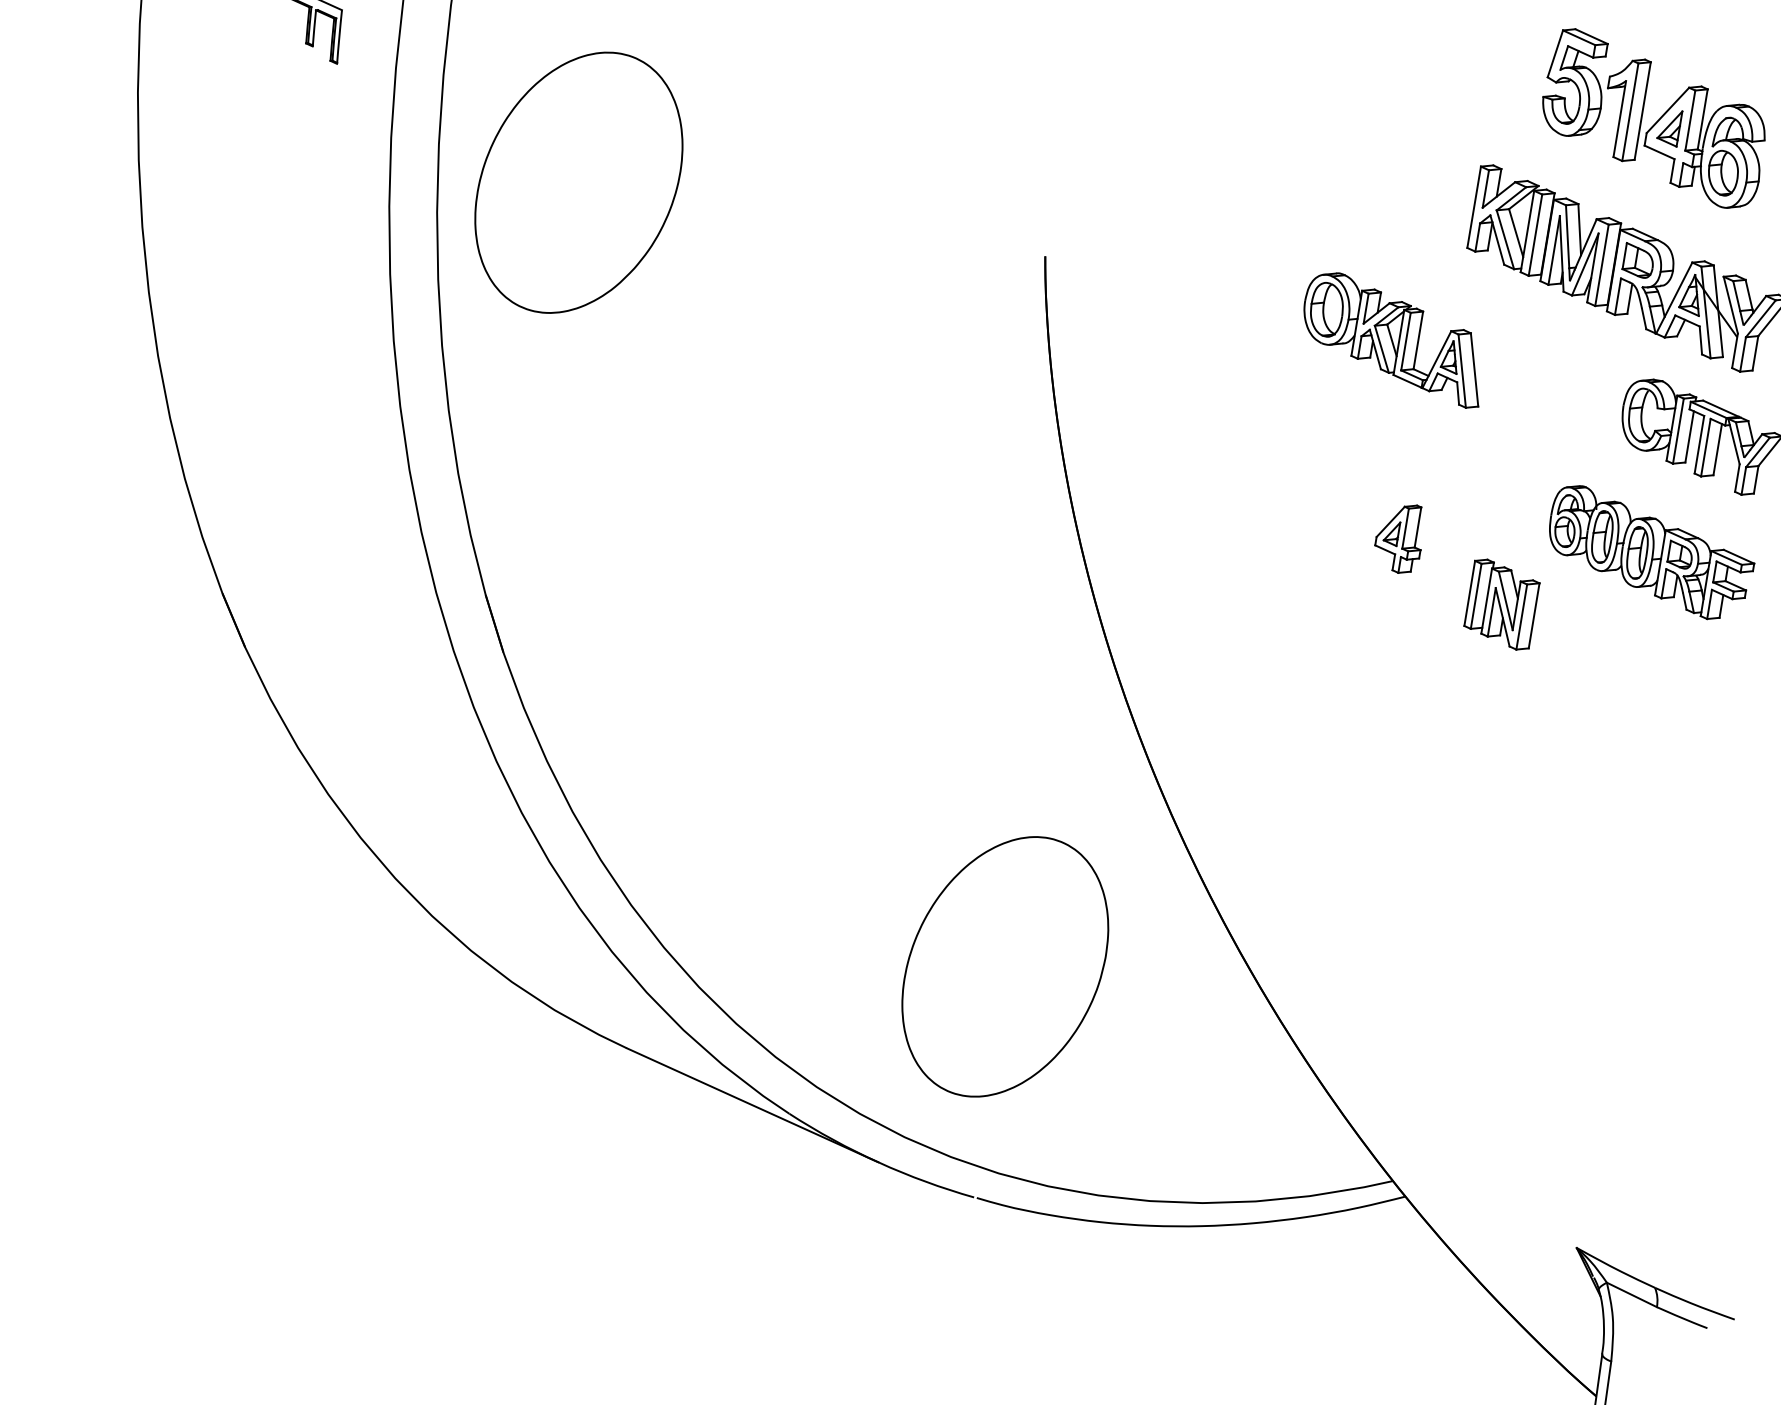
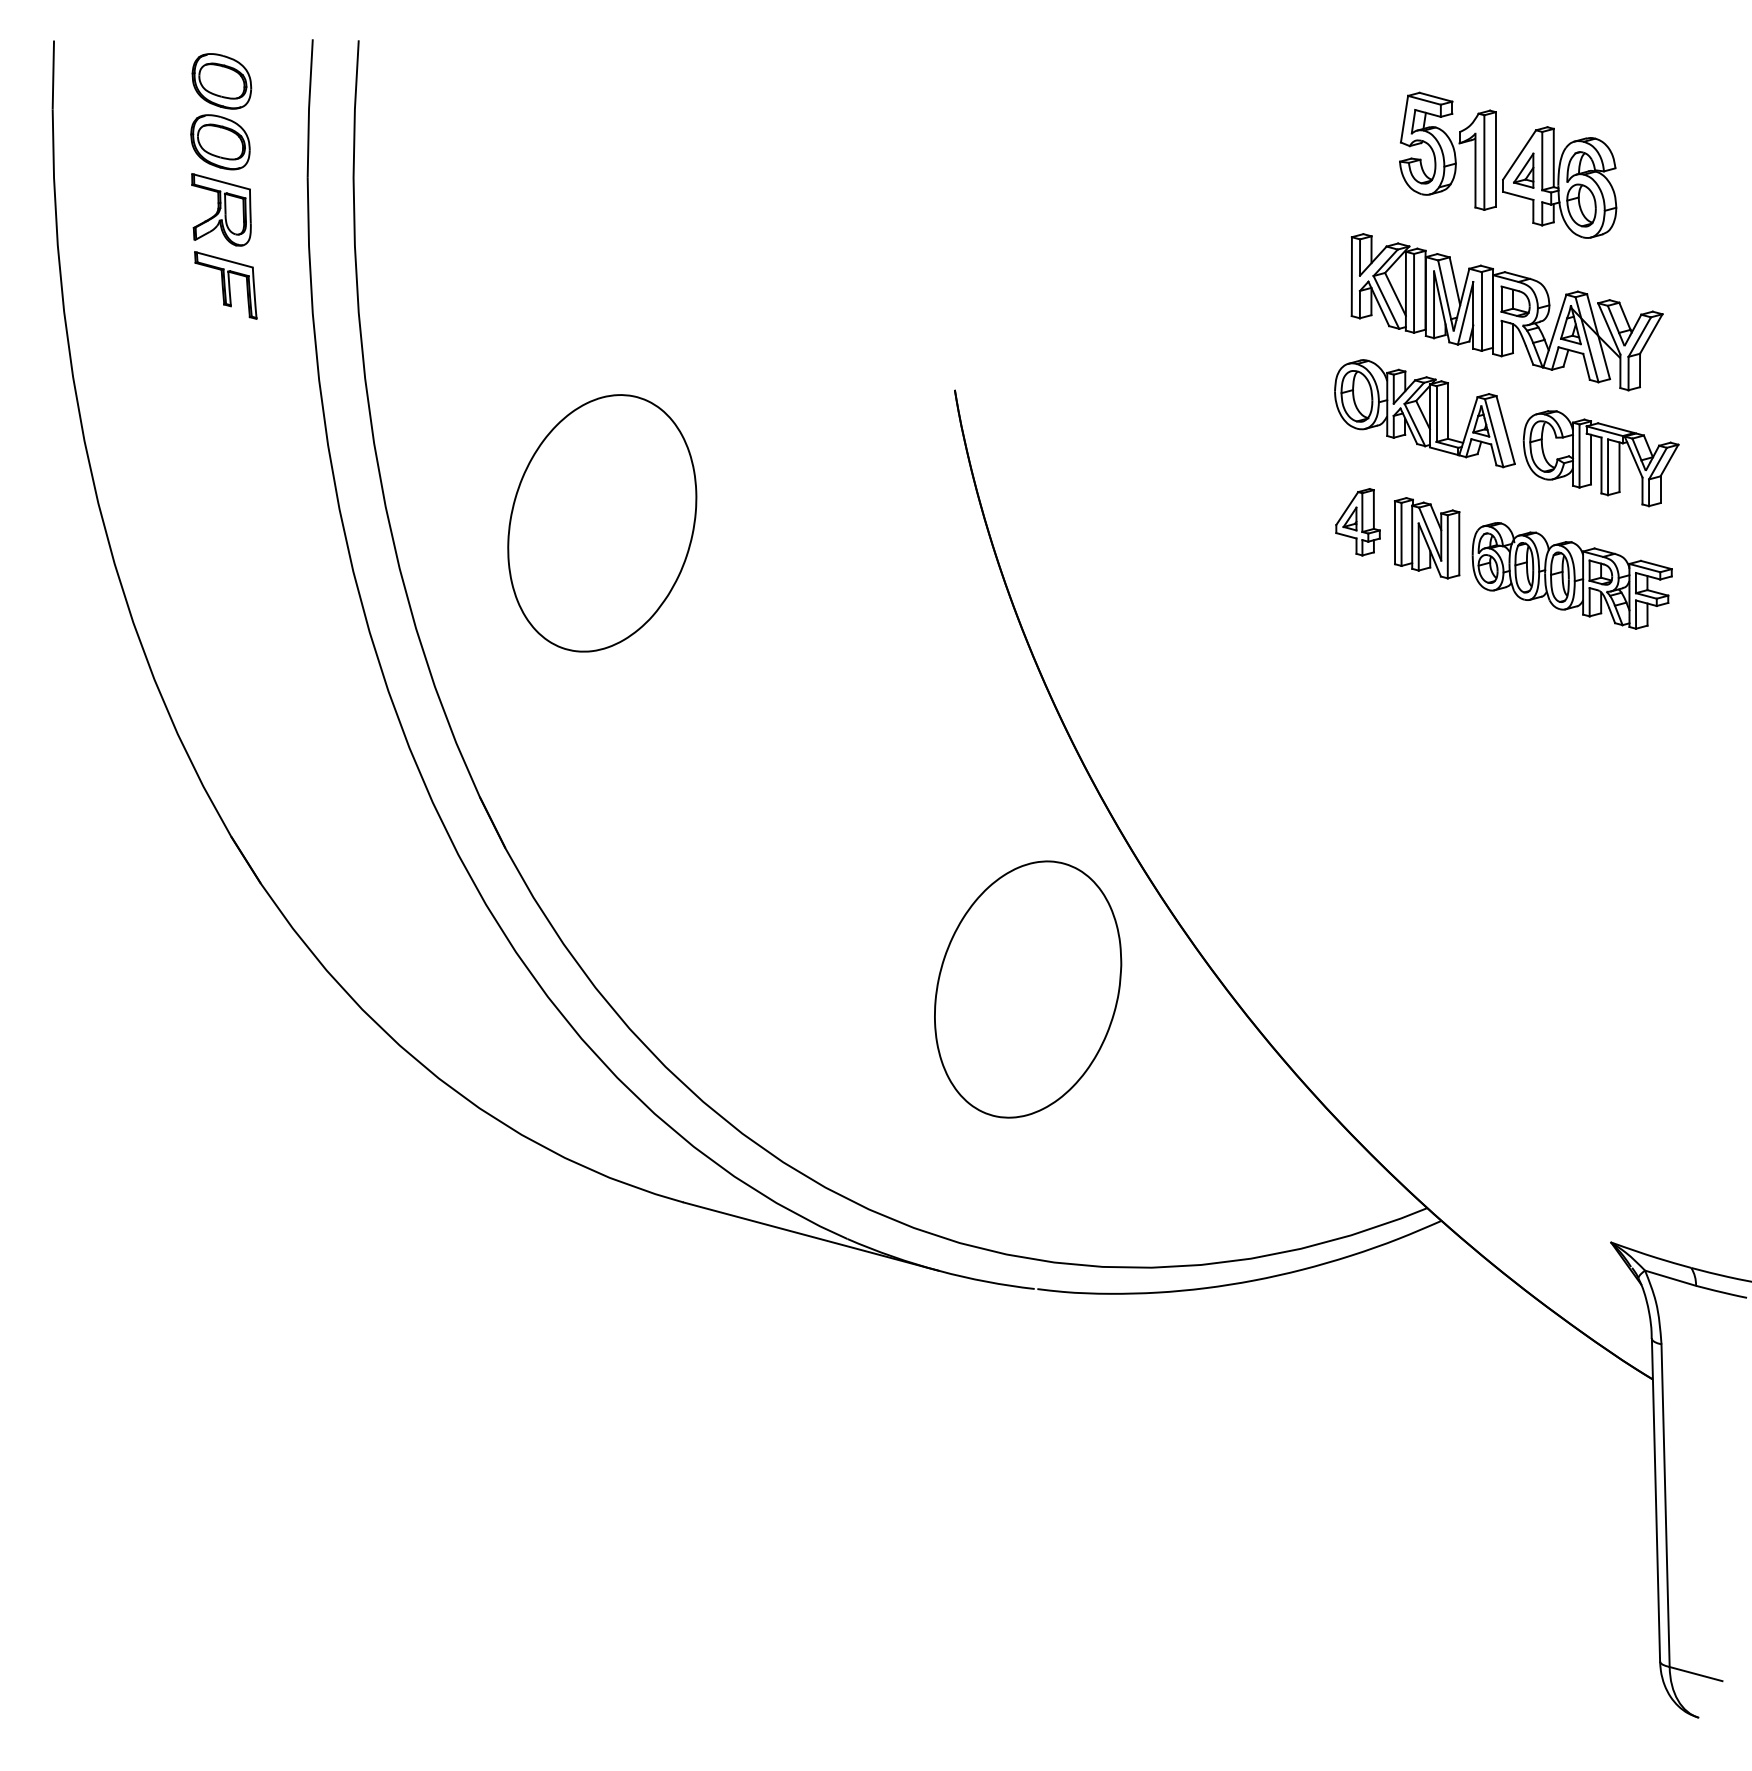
part: (579, 182) -> (602, 523), moved
part: (1393, 339) -> (1424, 413), moved
part: (1398, 538) -> (1357, 522), moved
part: (1502, 604) -> (1427, 538), moved
part: (1005, 966) -> (1028, 989), moved

